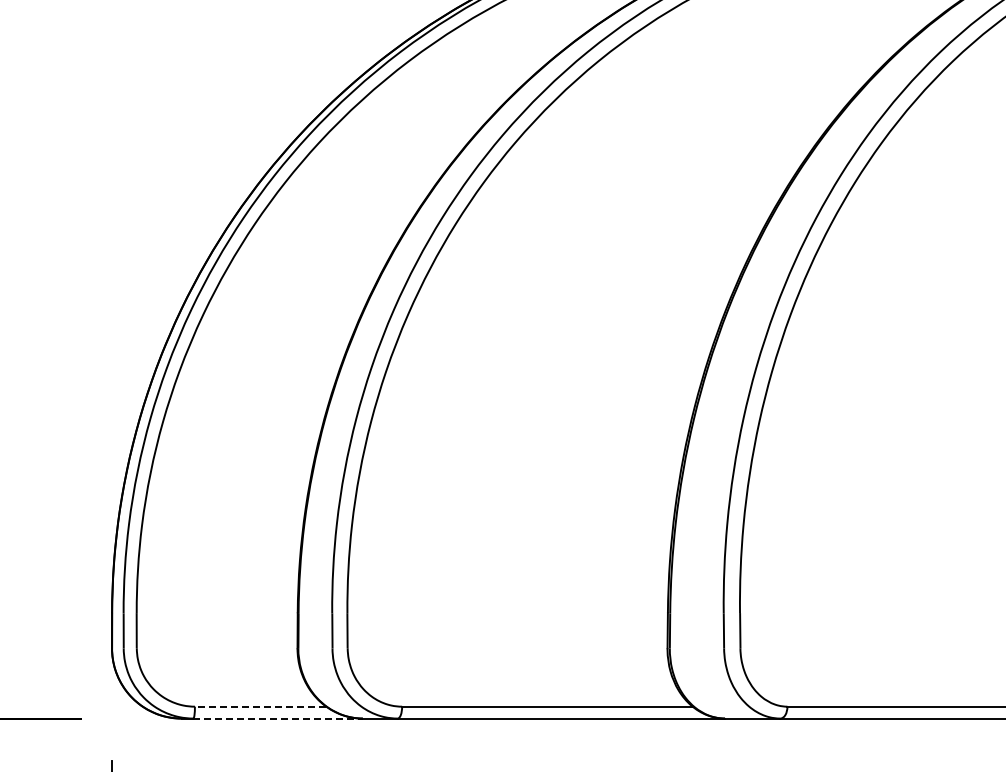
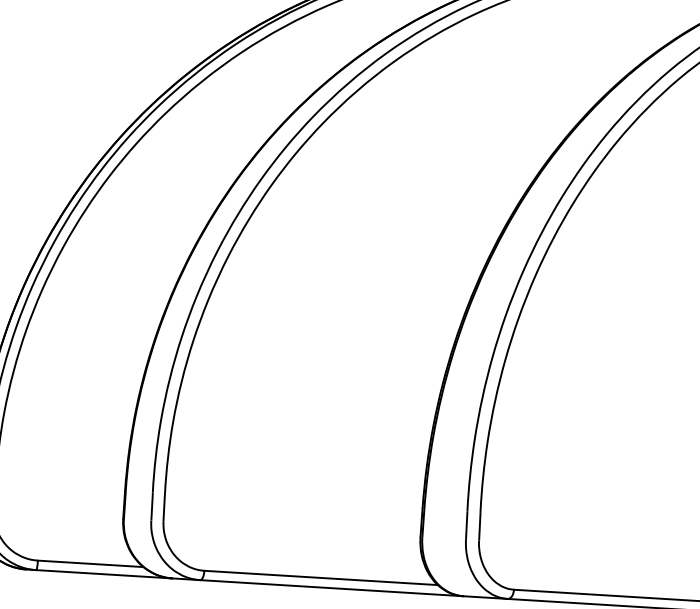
line: (260, 706) -> (90, 563), dashed -> solid
line: (278, 718) -> (104, 574), dashed -> solid

